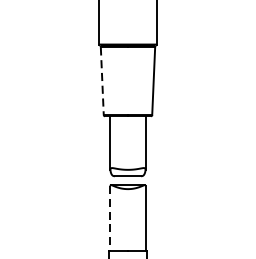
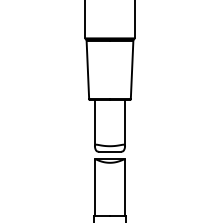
line: (101, 81) -> (87, 70), dashed -> solid
line: (109, 218) -> (94, 188), dashed -> solid

